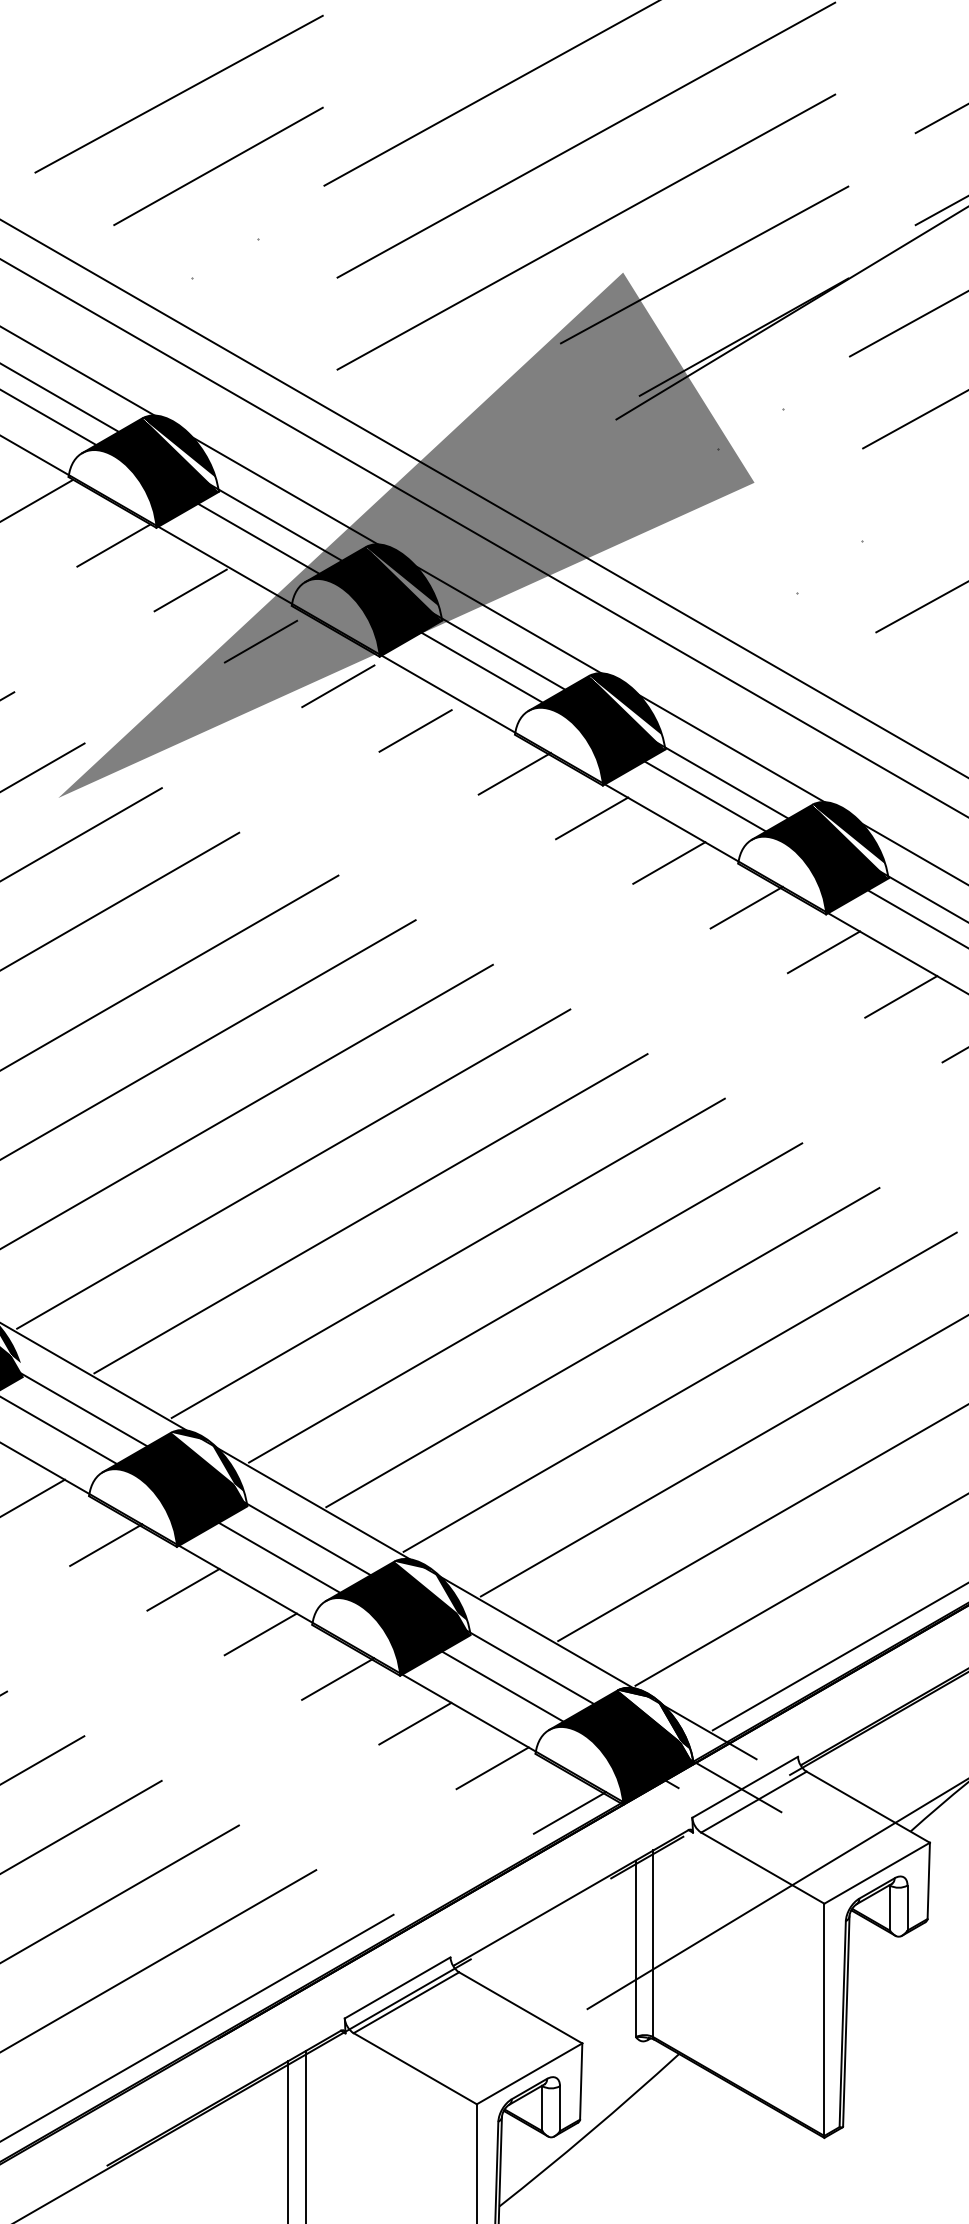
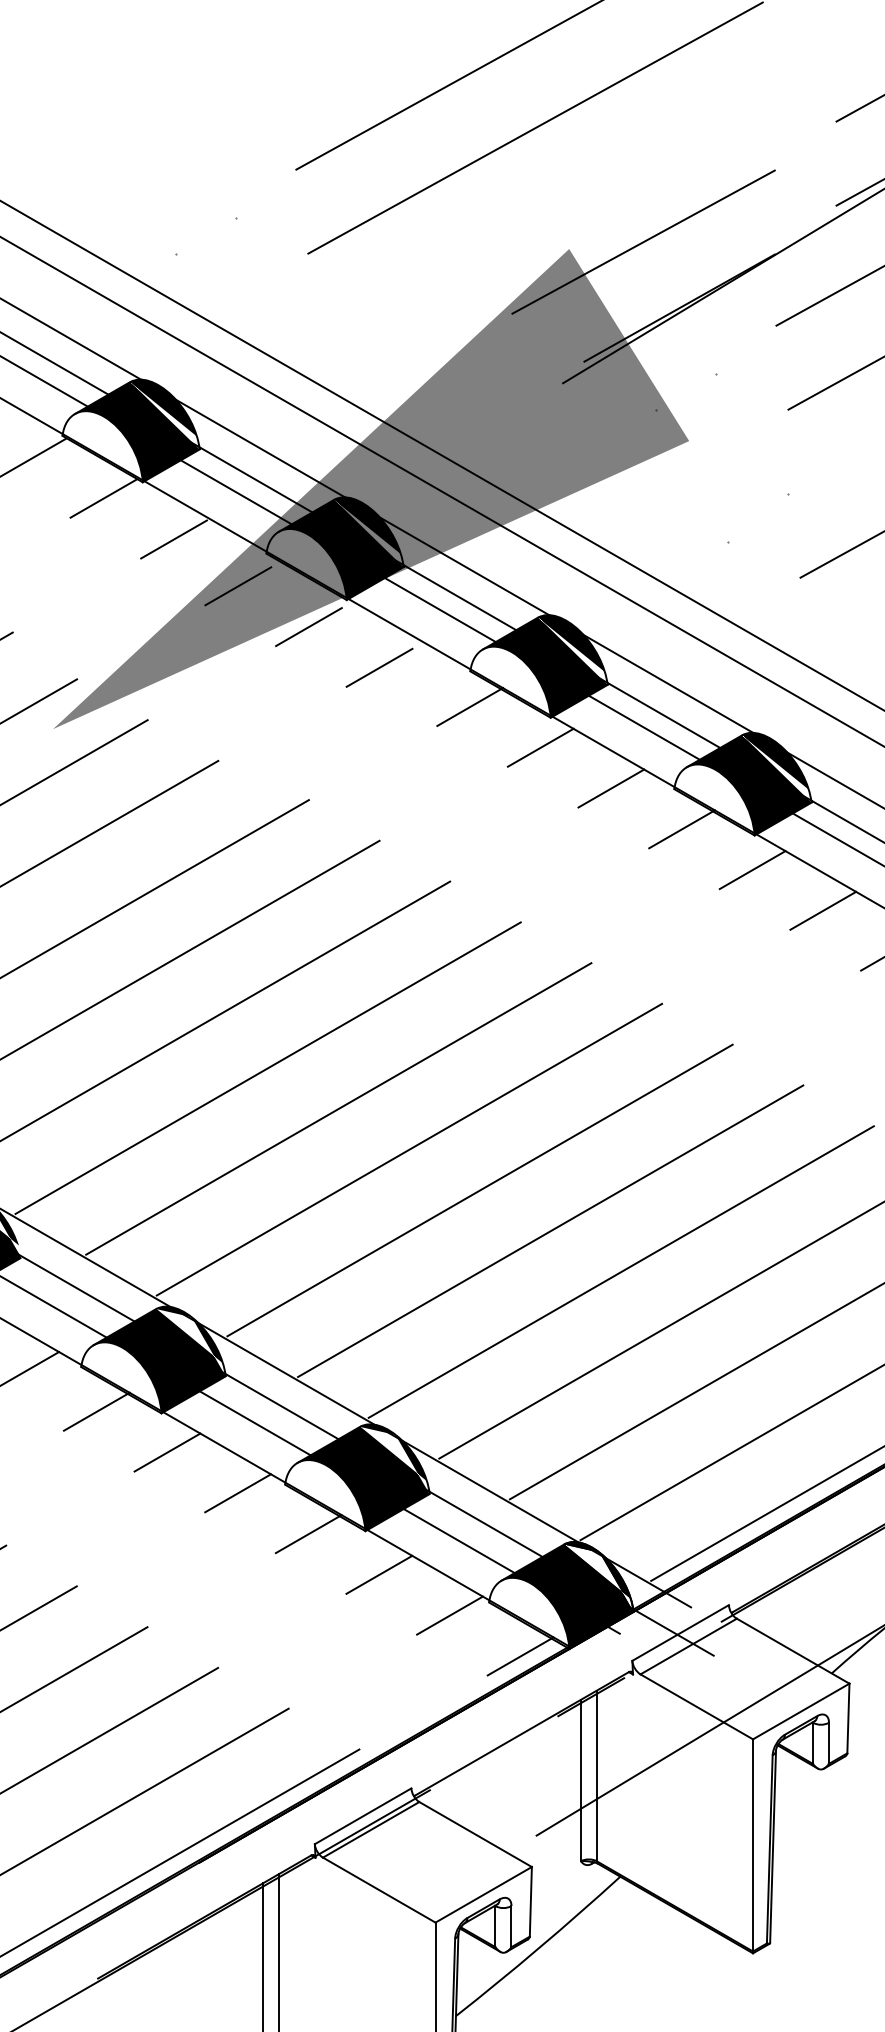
line: (179, 94) -> (163, 86), removed
line: (218, 166) -> (199, 152), removed
line: (586, 232) -> (535, 212), removed

